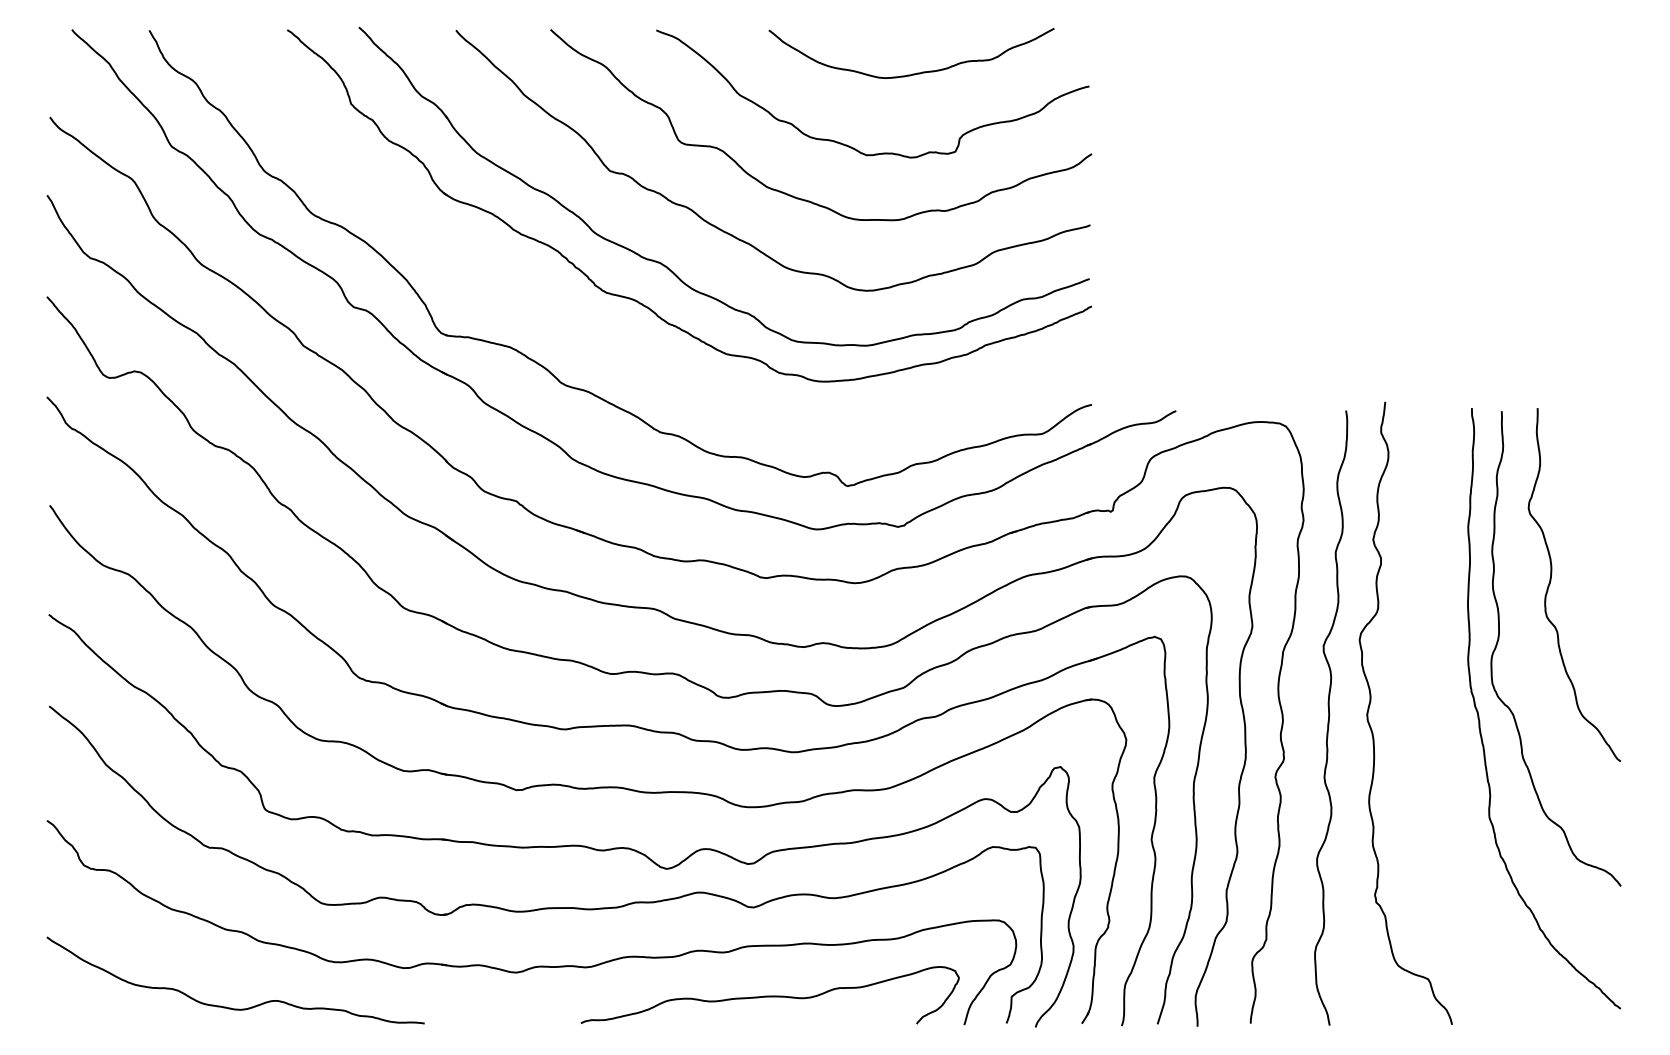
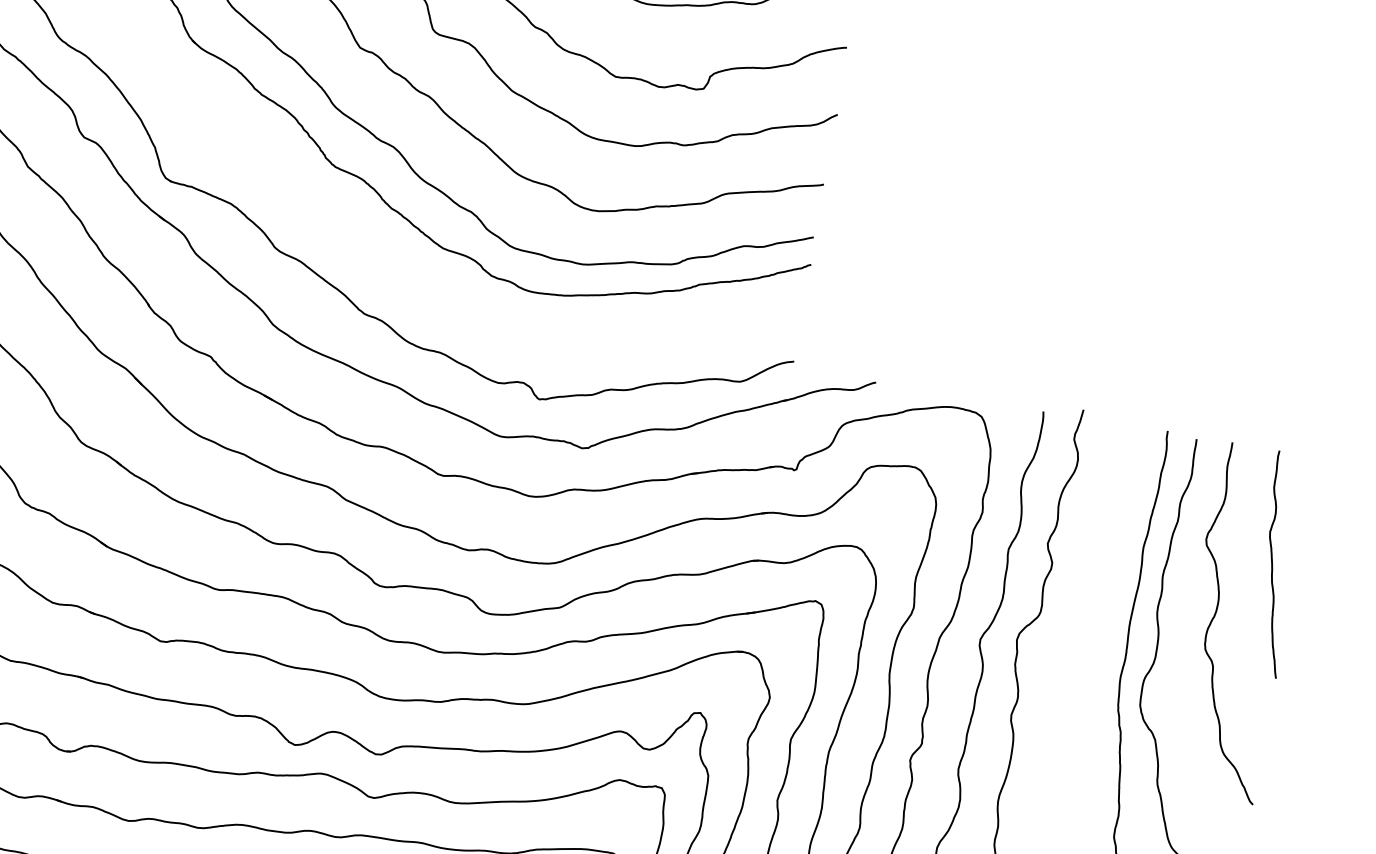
curve: (1598, 520) -> (1272, 563), added

